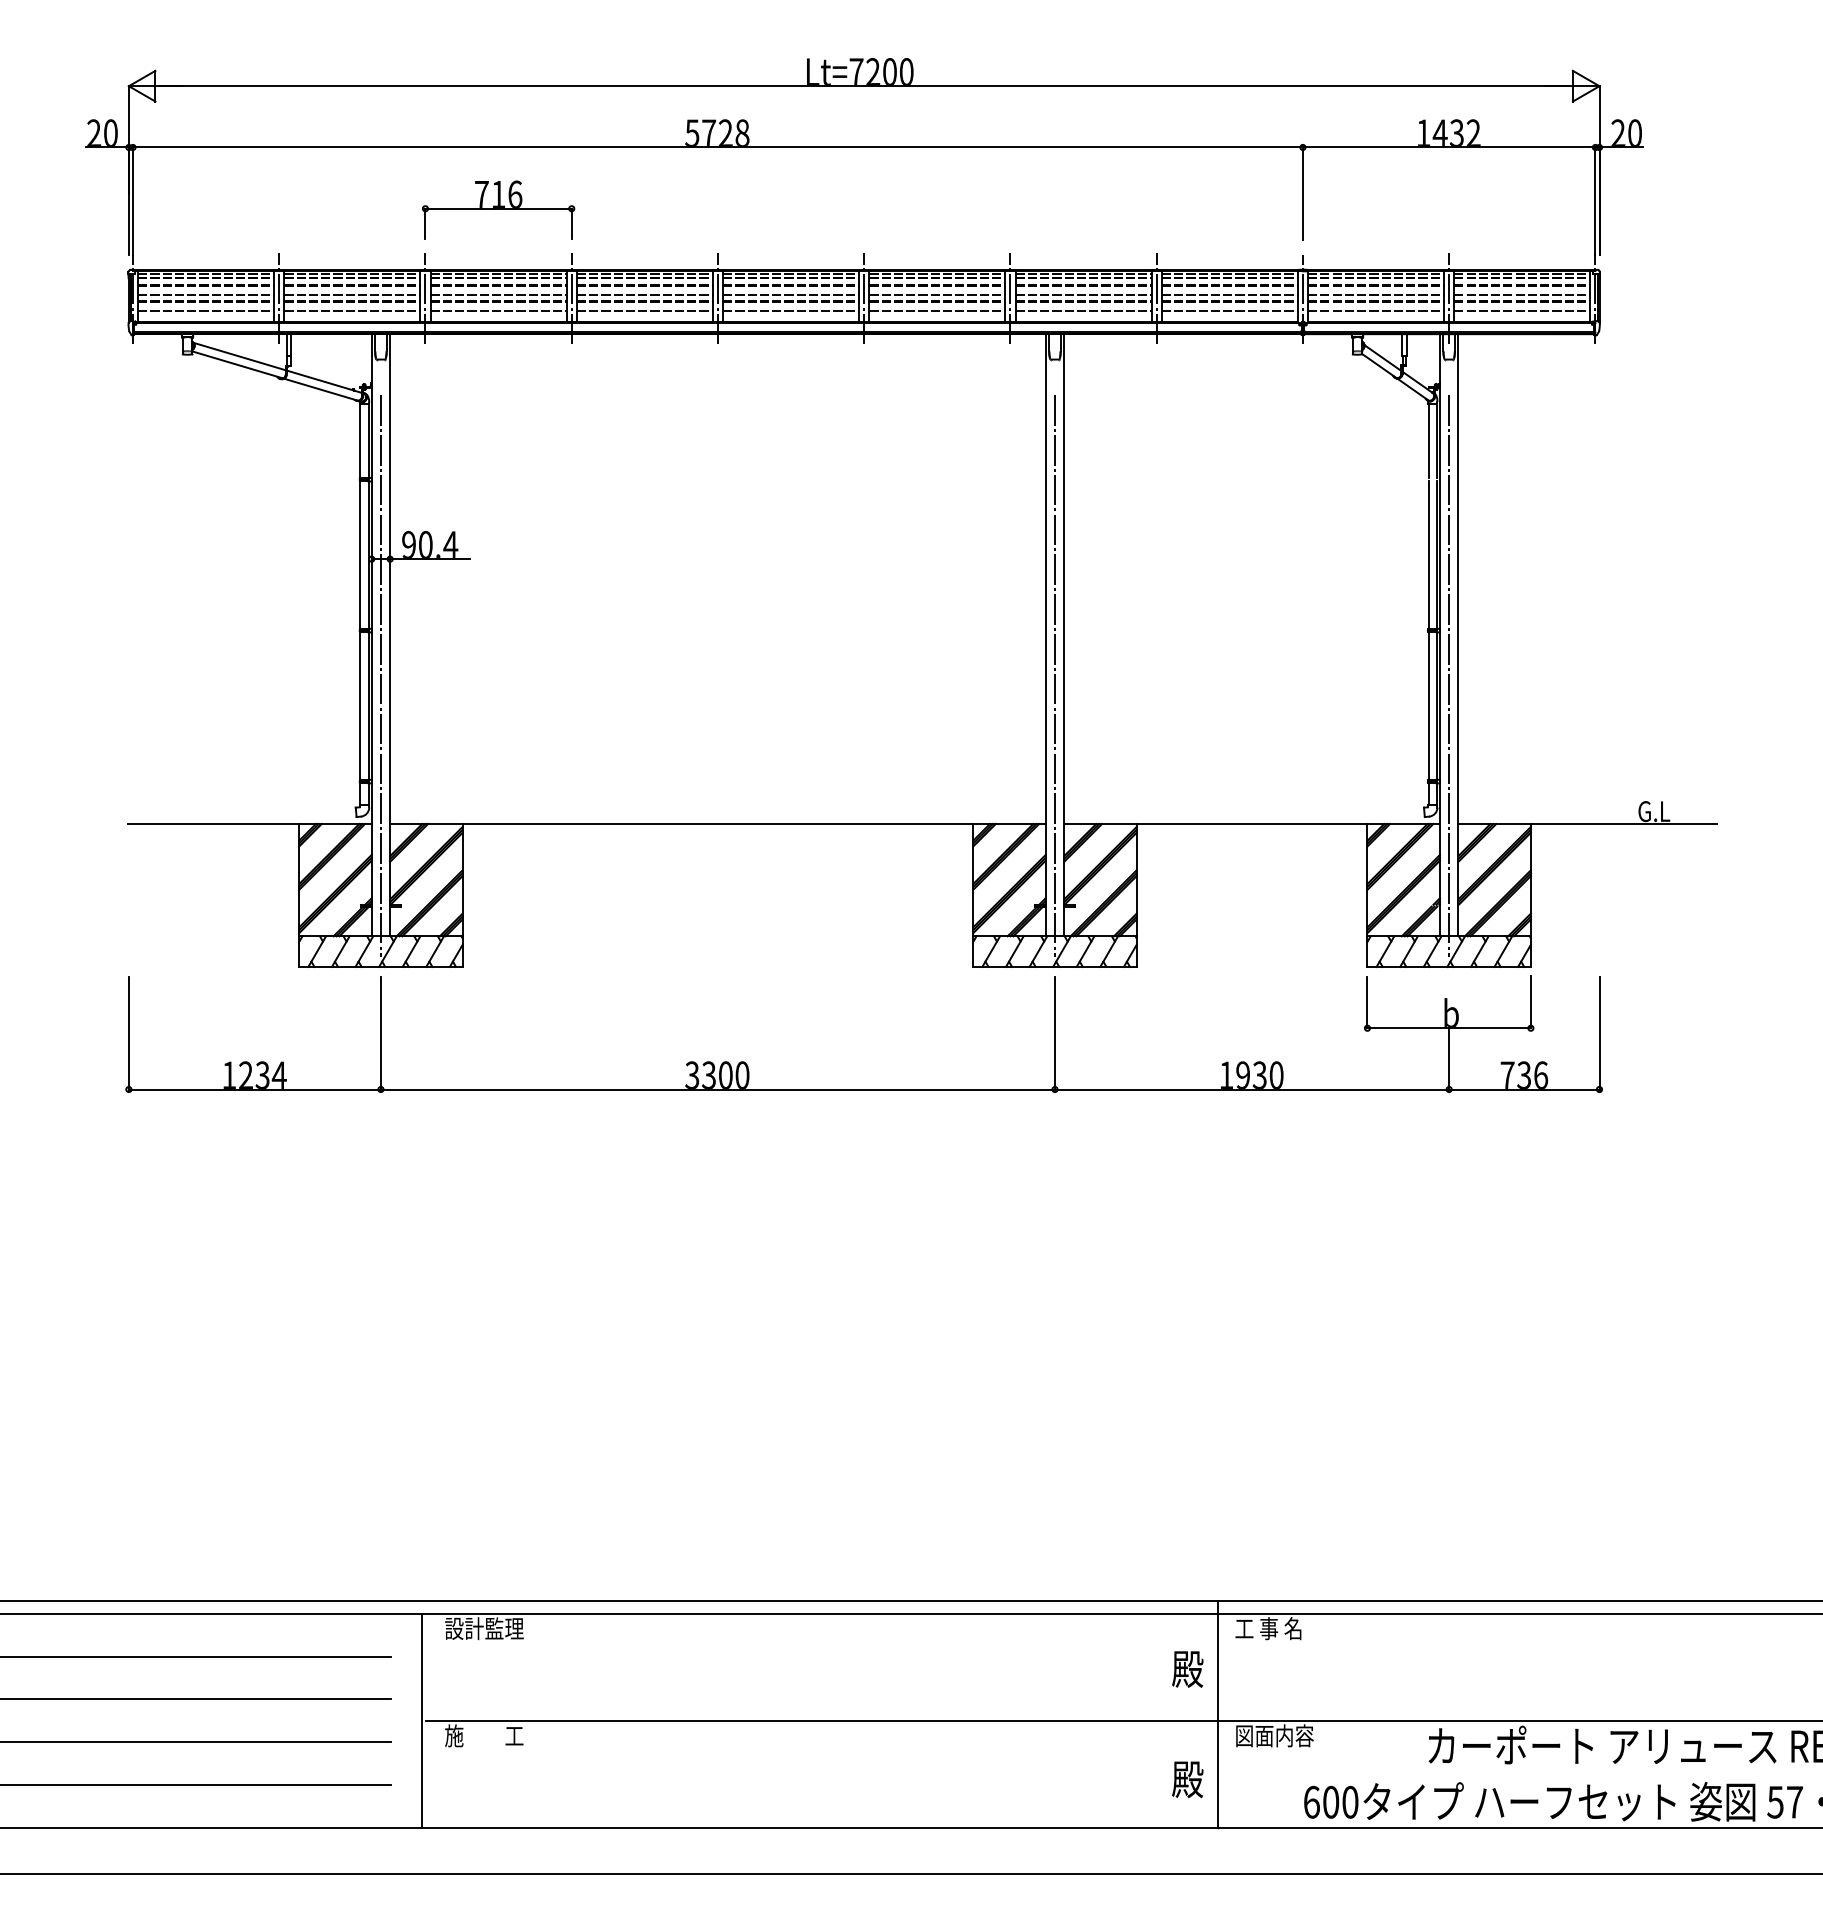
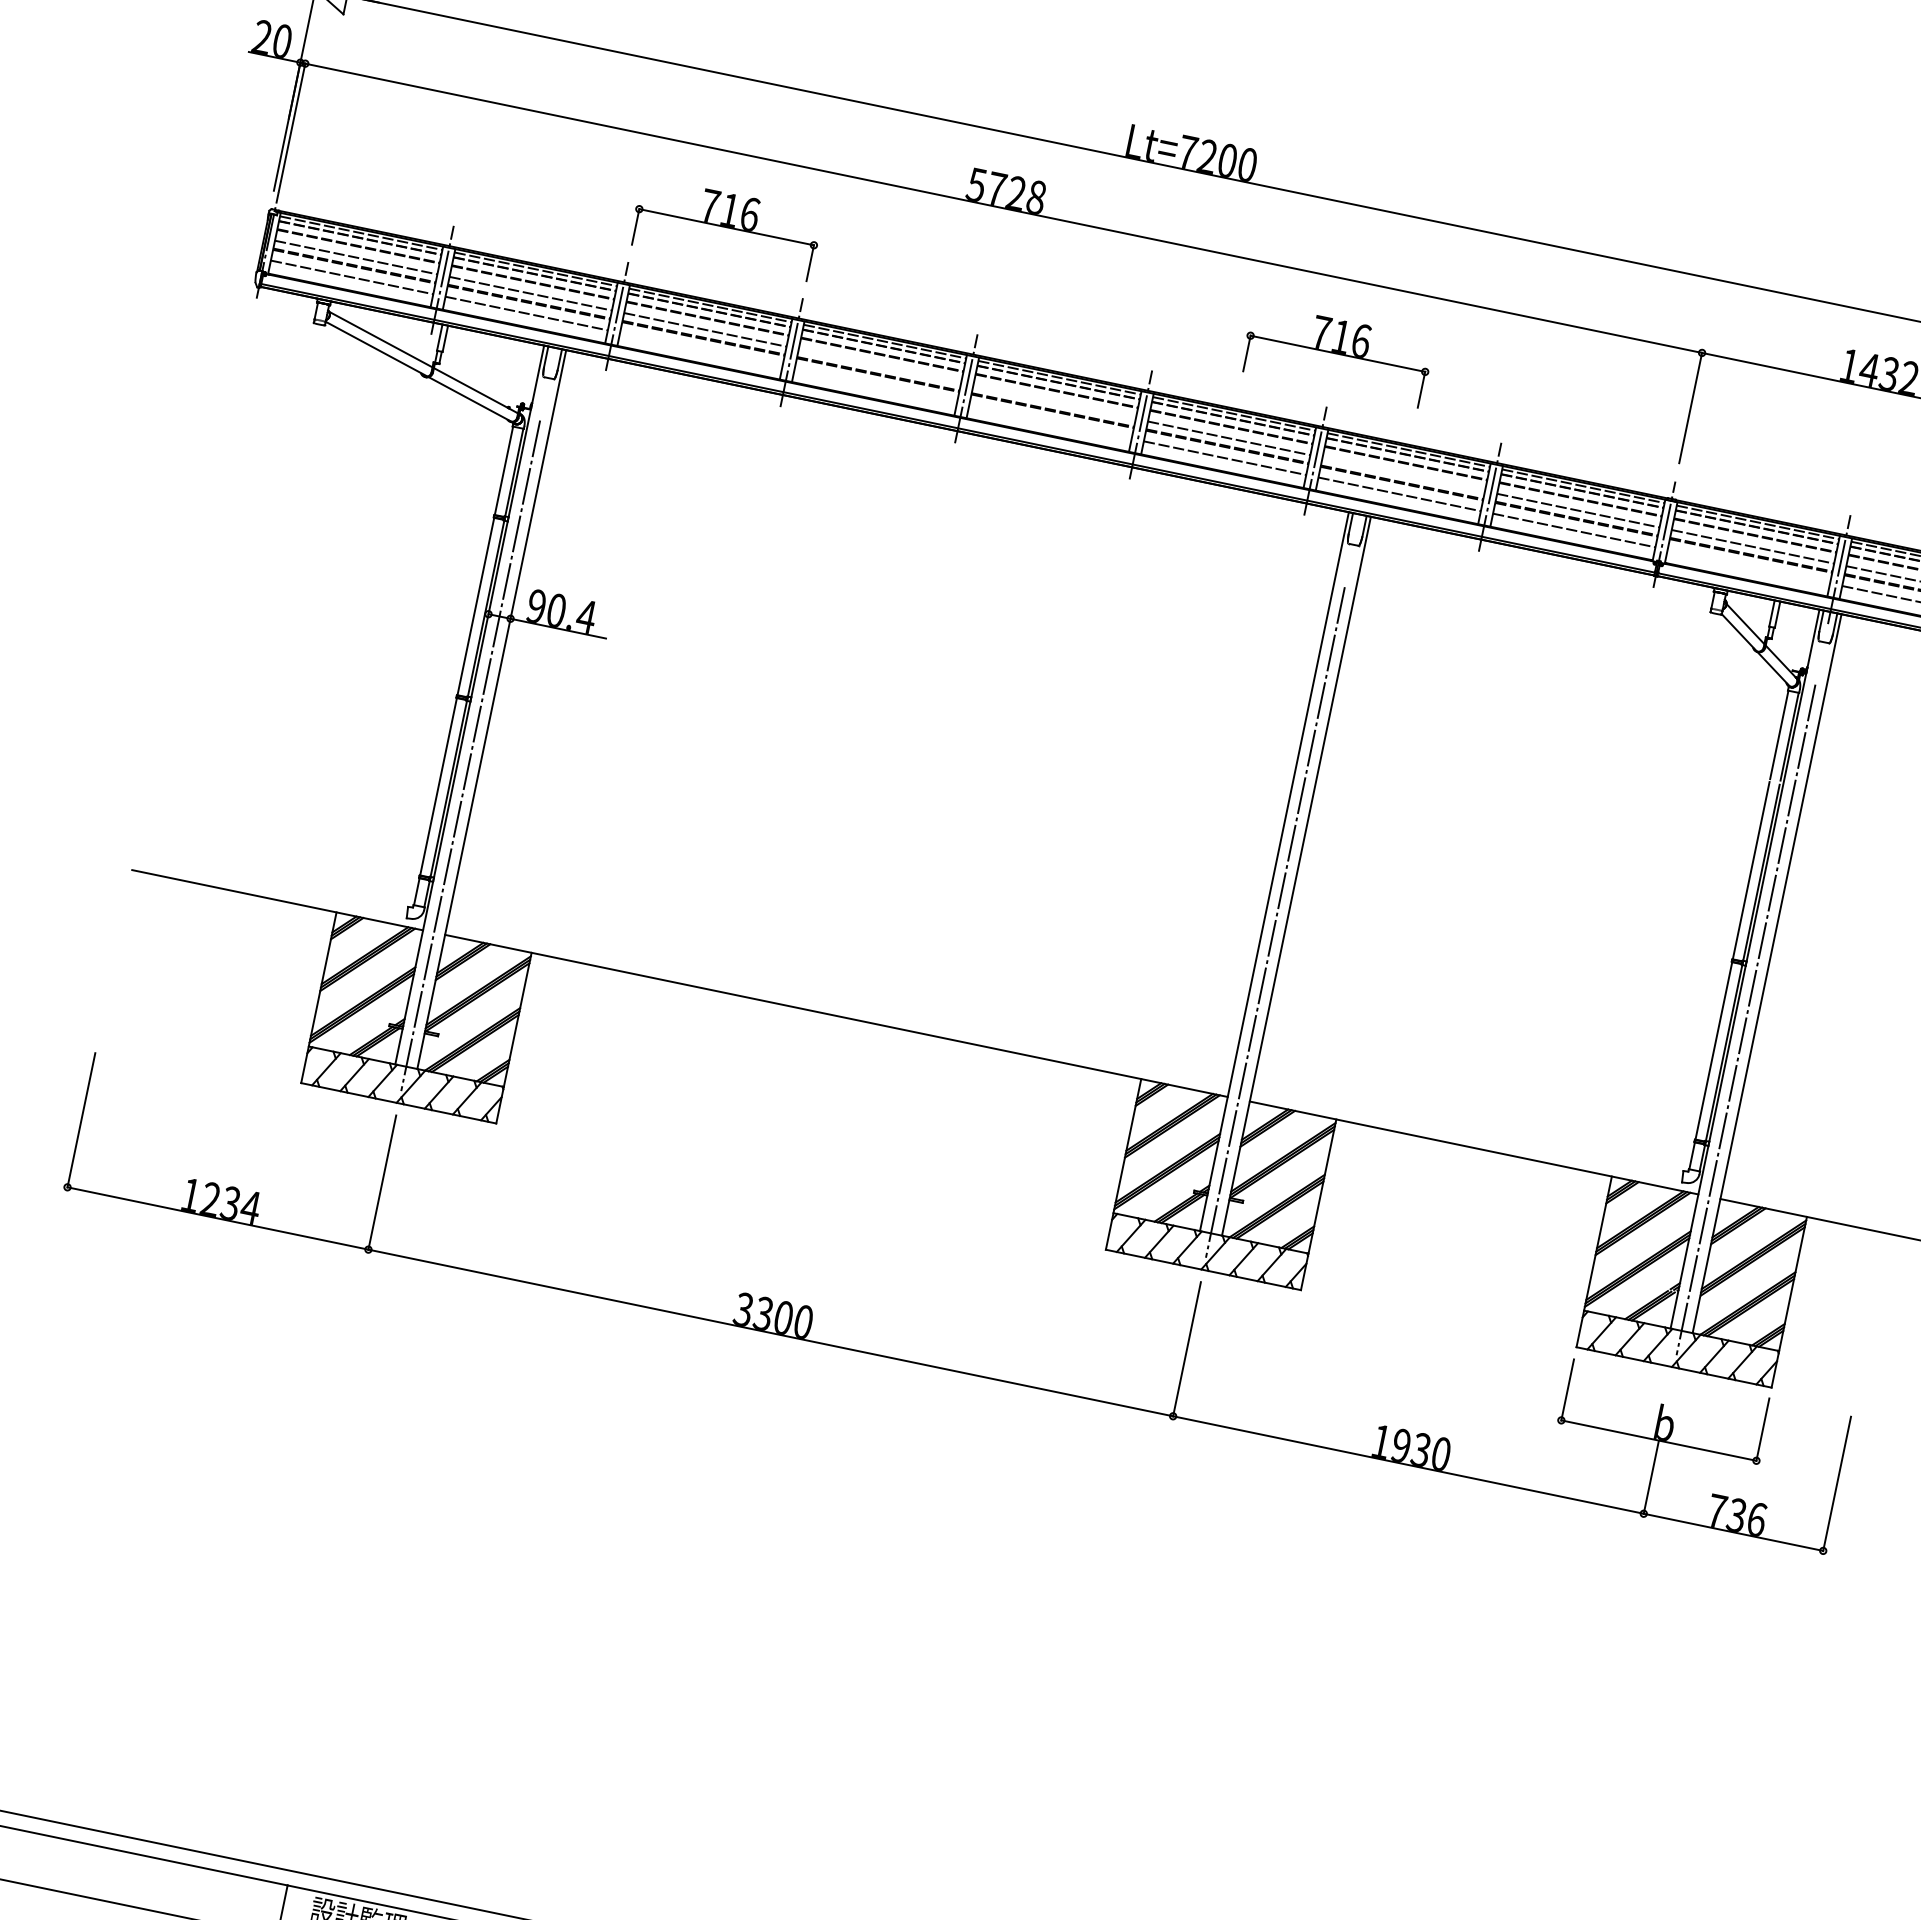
part: (1010, 209) -> (1337, 354), added
line: (644, 294) -> (879, 365), removed
line: (791, 294) -> (1055, 402), removed
line: (1083, 294) -> (1403, 474), removed
line: (498, 311) -> (701, 349), removed
line: (644, 311) -> (875, 385), removed
line: (791, 311) -> (1050, 422), removed
line: (1376, 311) -> (1749, 566), removed

